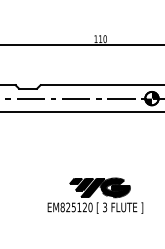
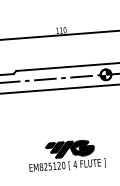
text: (104, 207) -> (74, 164), 3 -> 4

